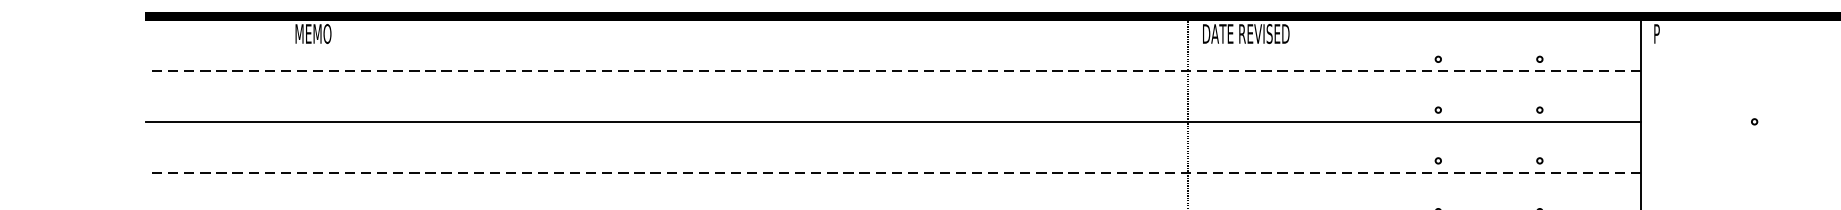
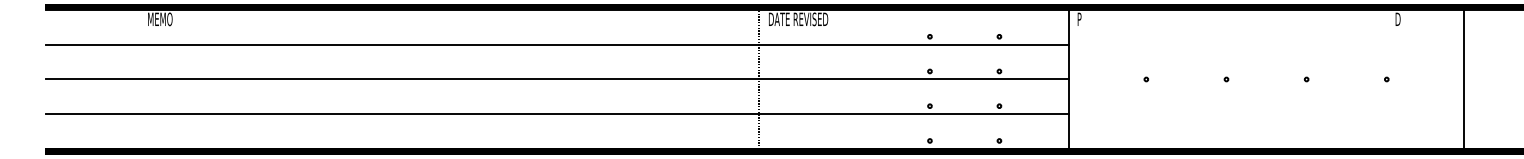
line: (893, 70) -> (557, 44), dashed -> solid
line: (893, 173) -> (557, 114), dashed -> solid

